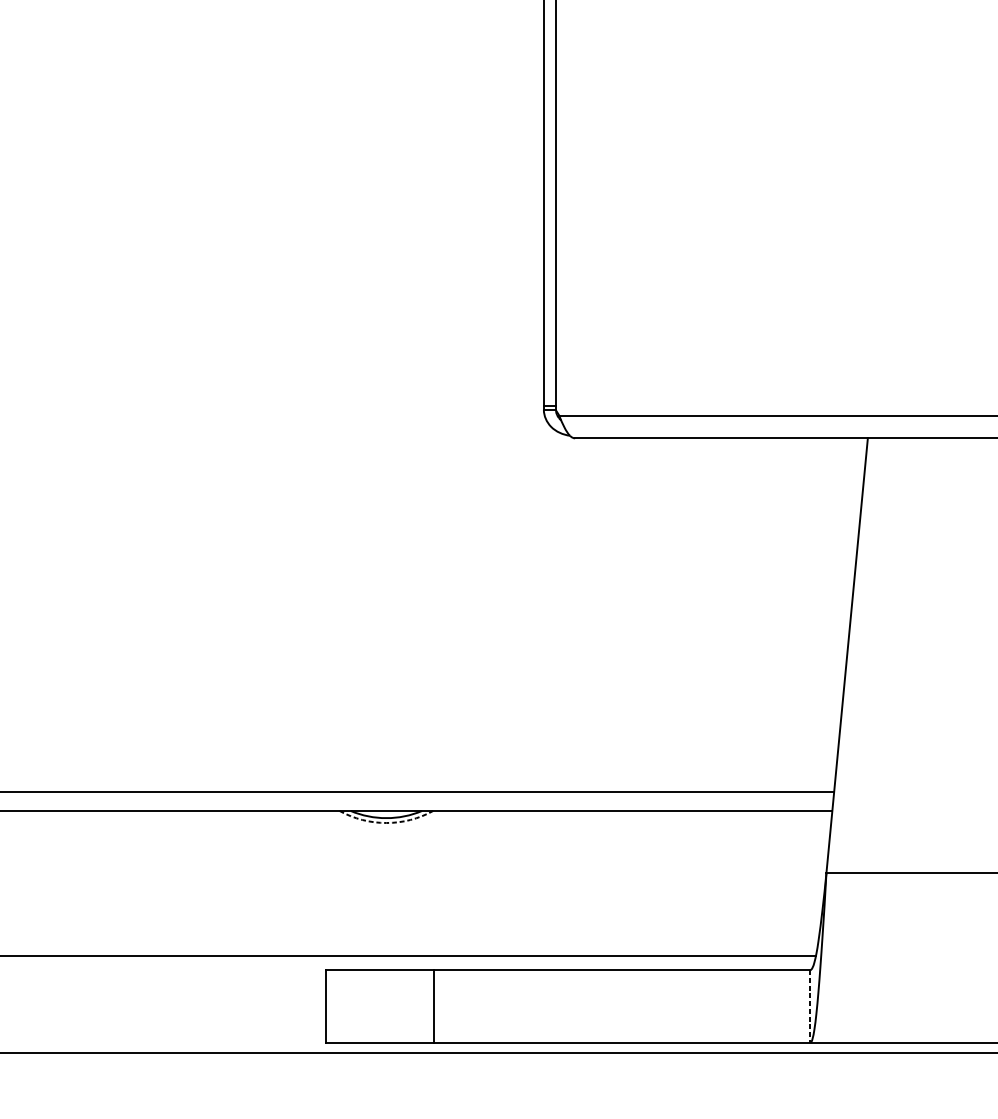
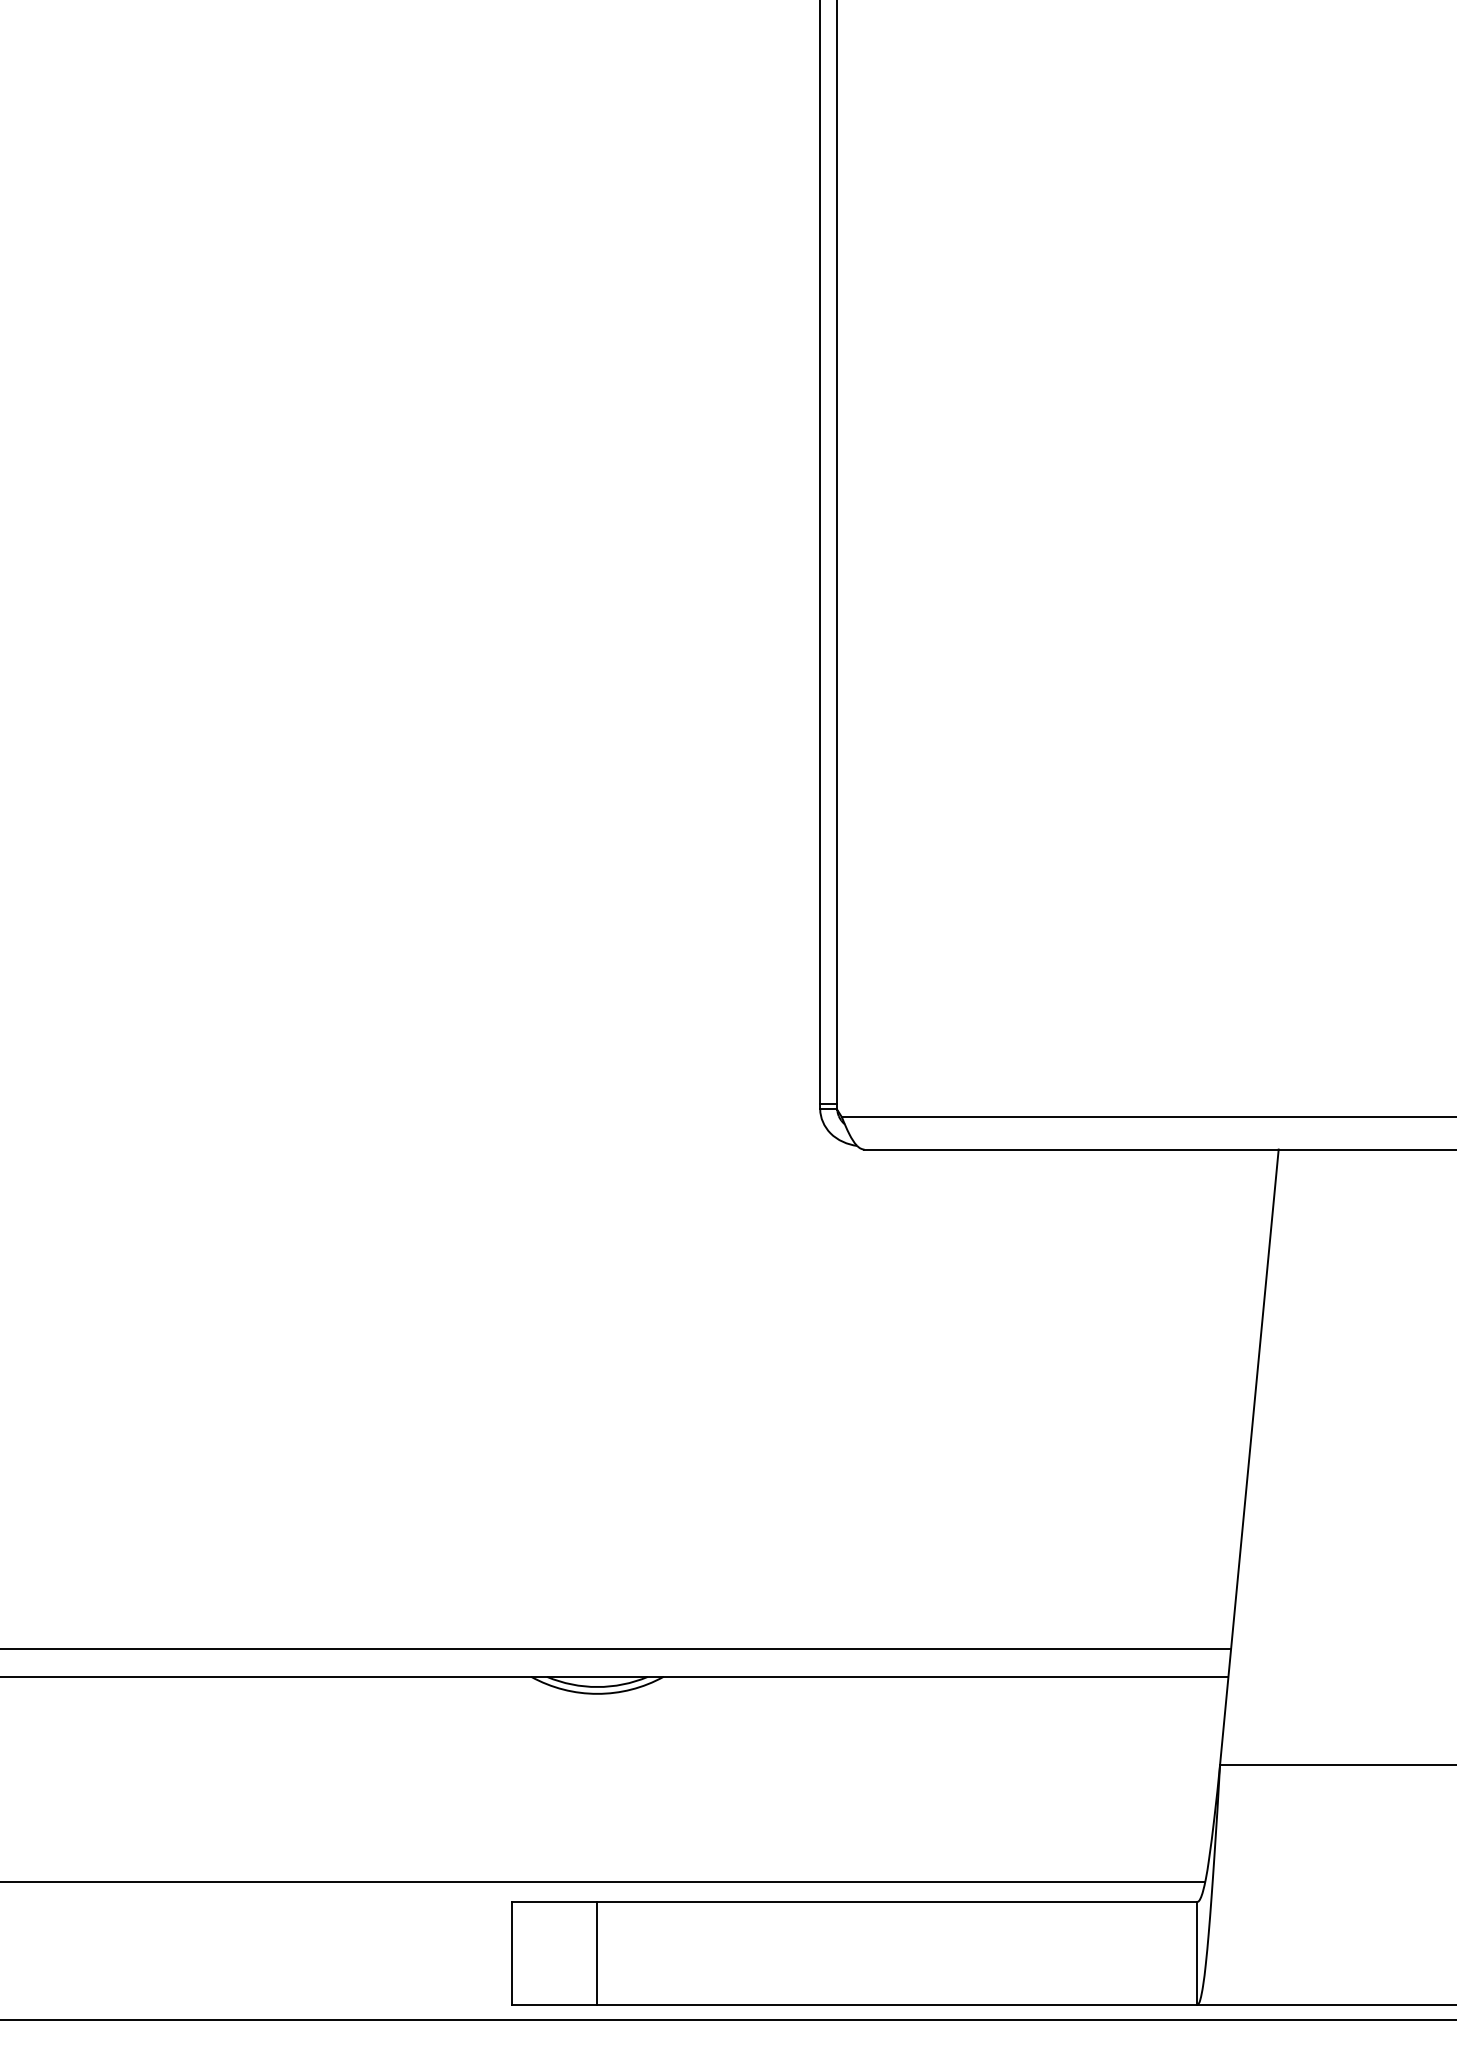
arc: (386, 822) -> (597, 1693), dashed -> solid
line: (434, 1005) -> (597, 1952), moved
line: (810, 1006) -> (1197, 1953), dashed -> solid

